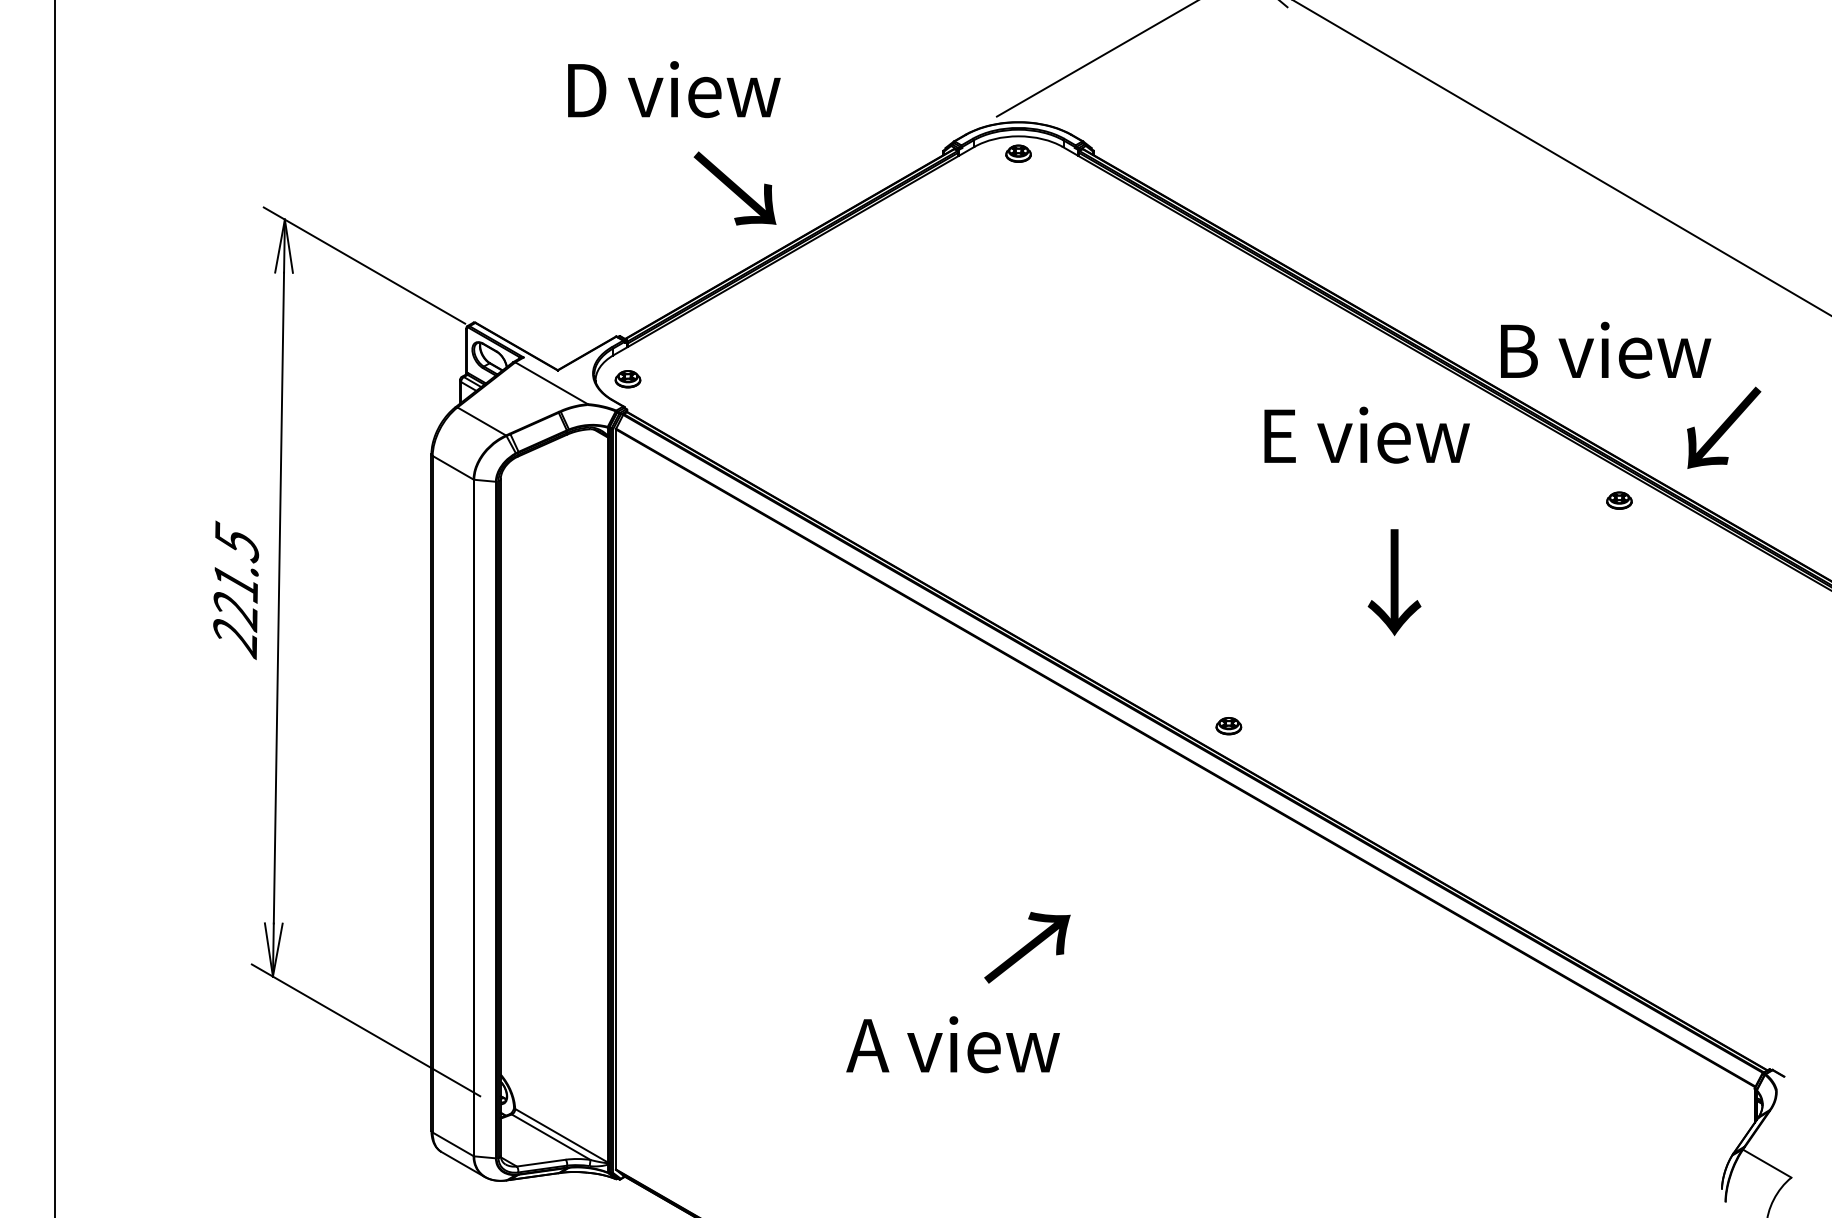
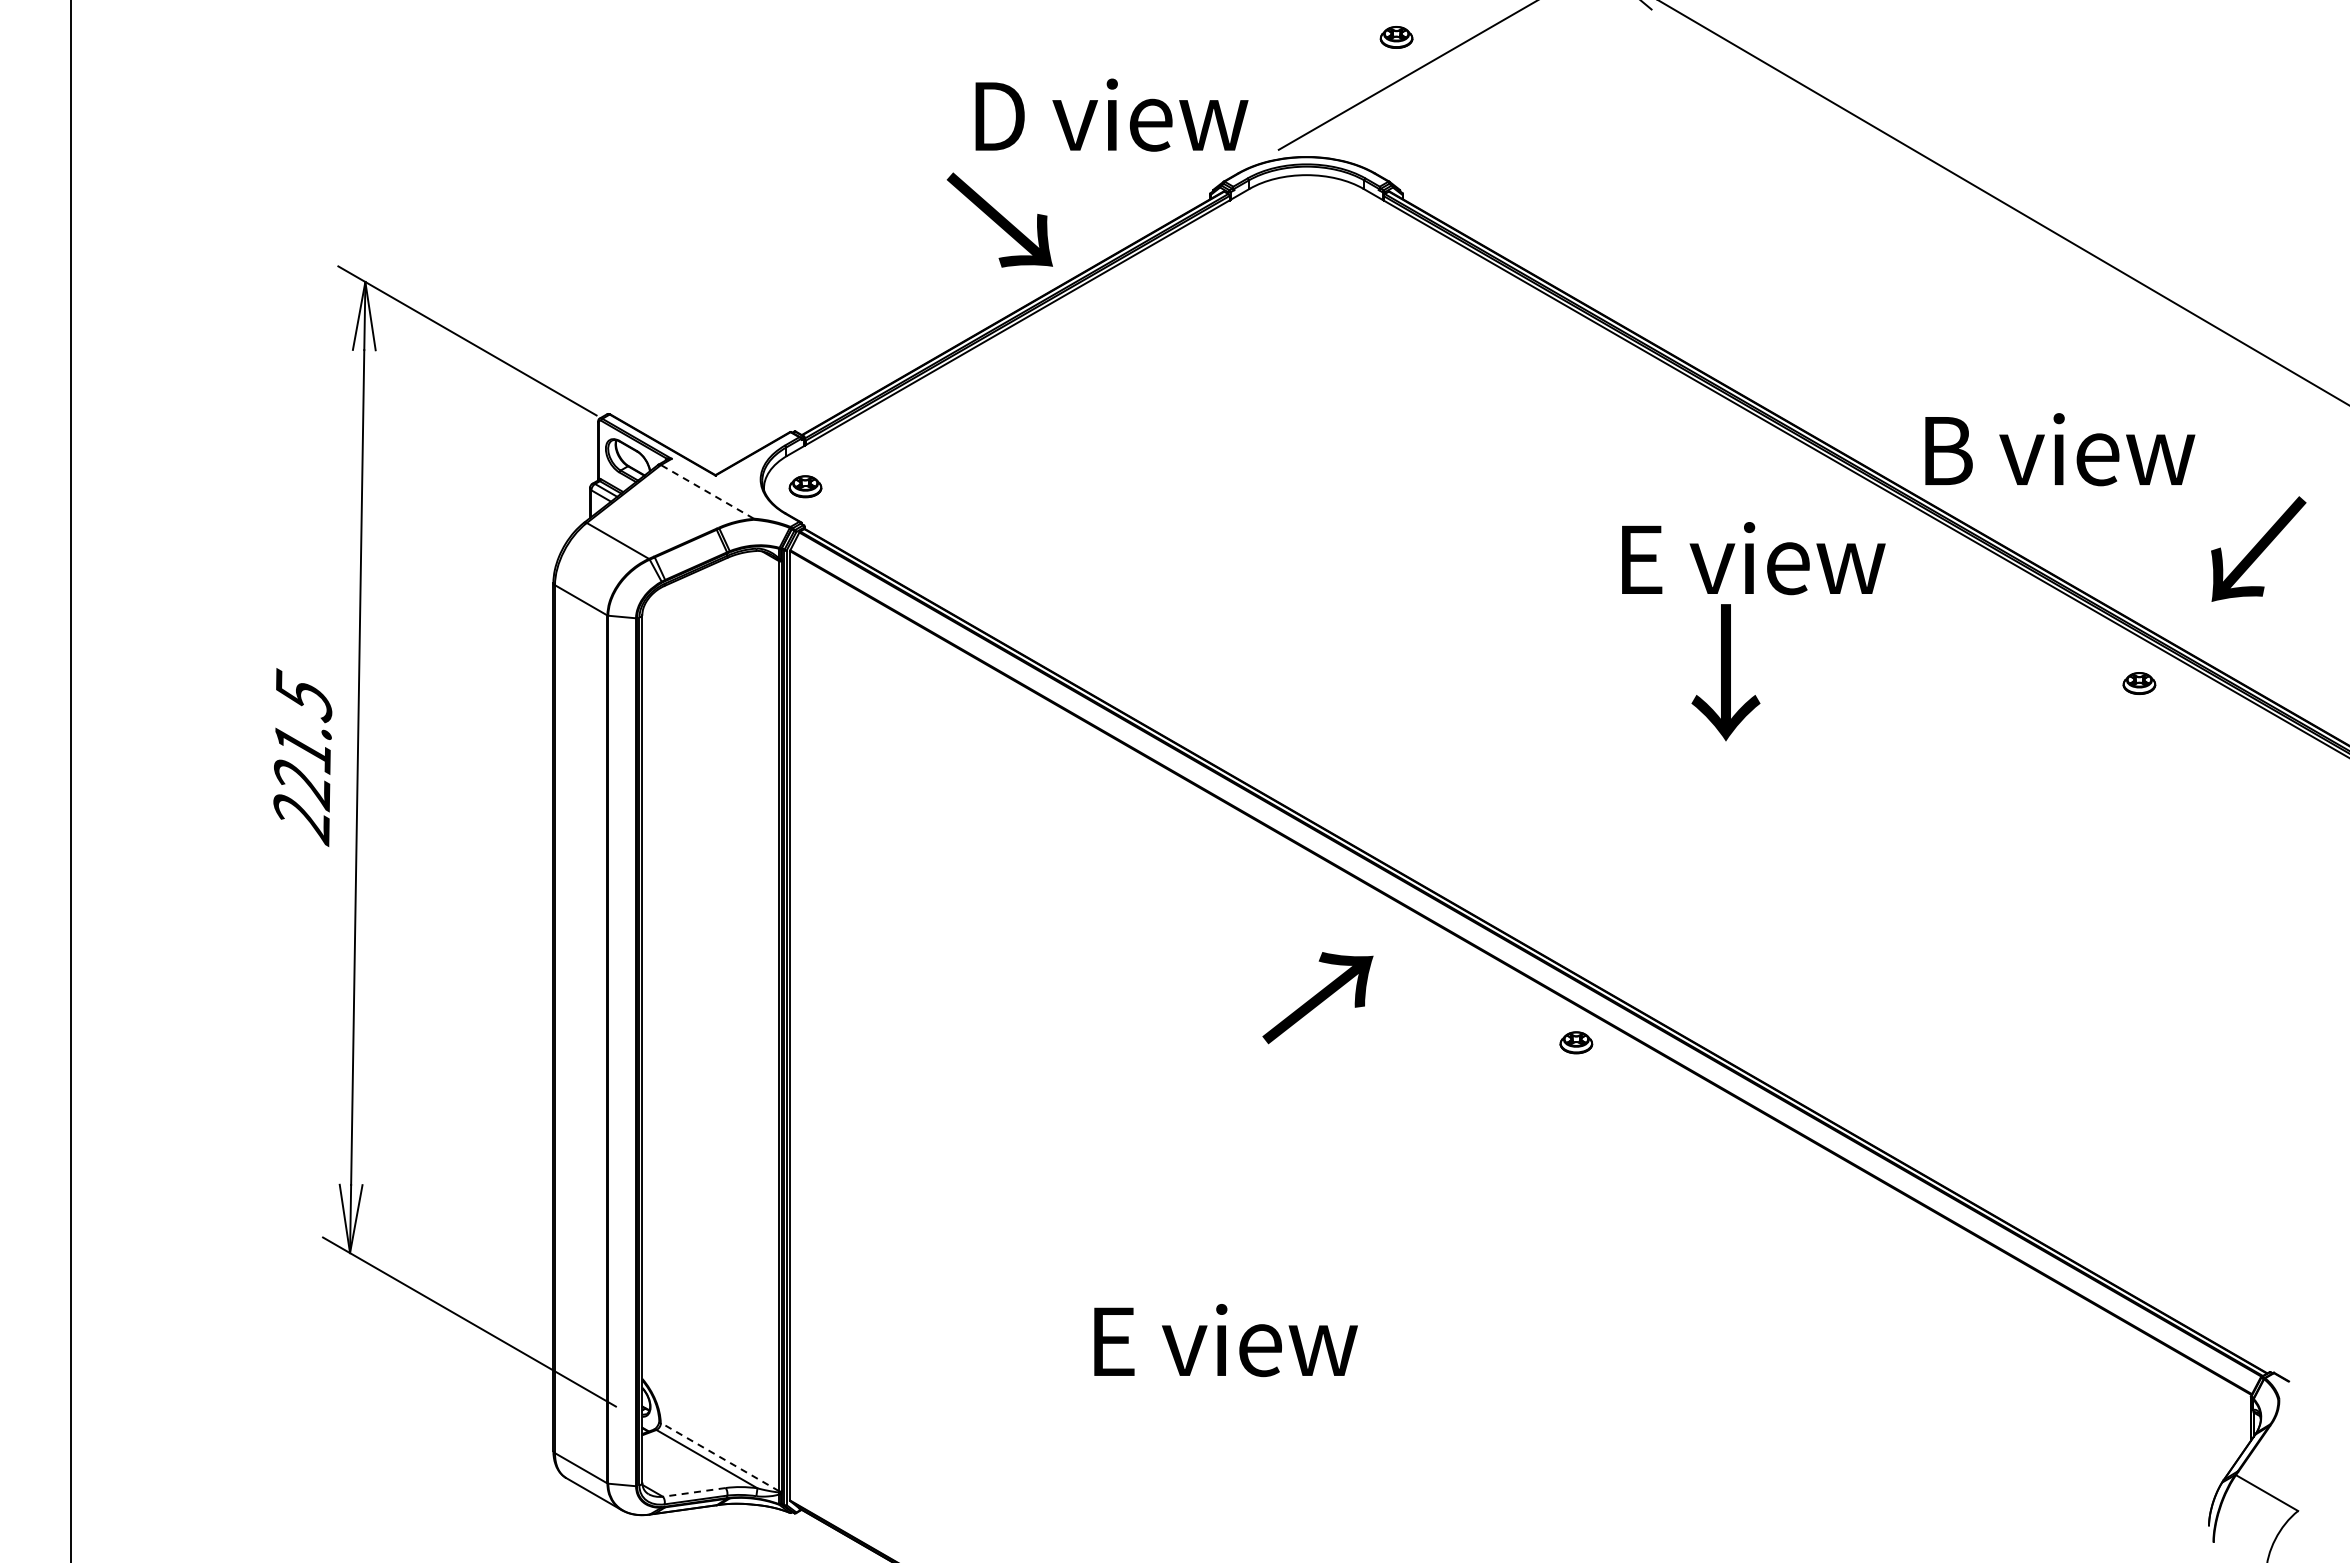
text: (673, 89) -> (1111, 114), moved
part: (1018, 153) -> (1396, 37), moved
text: (734, 188) -> (999, 219), moved
line: (551, 382) -> (707, 491), solid -> dashed
text: (1723, 427) -> (2258, 548), moved
part: (1619, 500) -> (2139, 683), moved
text: (1394, 582) -> (1725, 672), moved
part: (1228, 725) -> (1576, 1042), moved
text: (1027, 948) -> (1317, 998), moved
text: (953, 1044) -> (1222, 1340), A view -> E view
line: (560, 1135) -> (719, 1456), solid -> dashed
line: (541, 1163) -> (694, 1492), solid -> dashed

